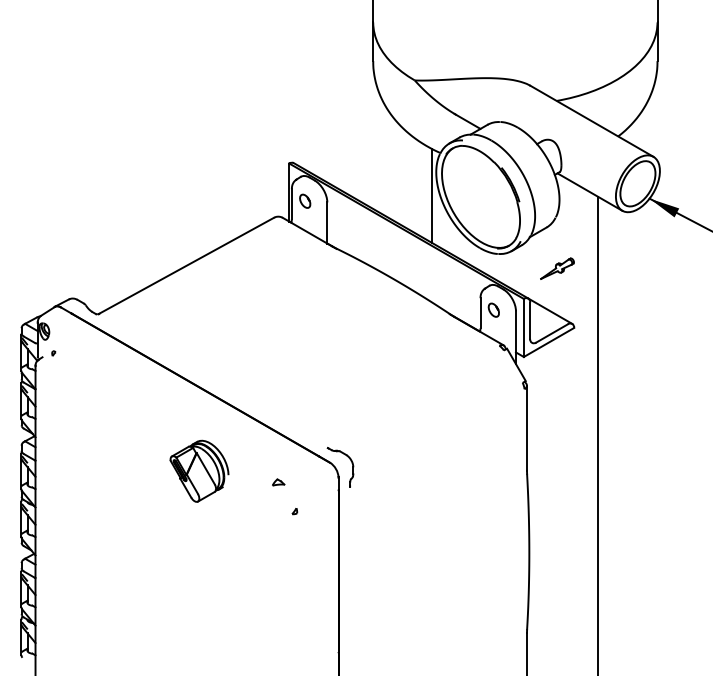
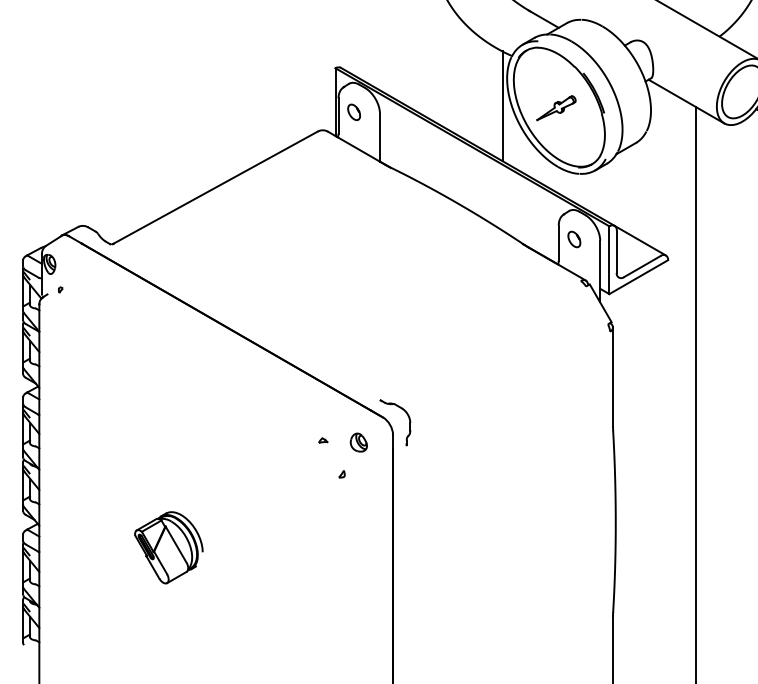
part: (557, 268) -> (556, 107), moved
part: (199, 470) -> (168, 546), moved
part: (278, 482) -> (322, 440), size x0.62
part: (309, 483) -> (359, 441), added

